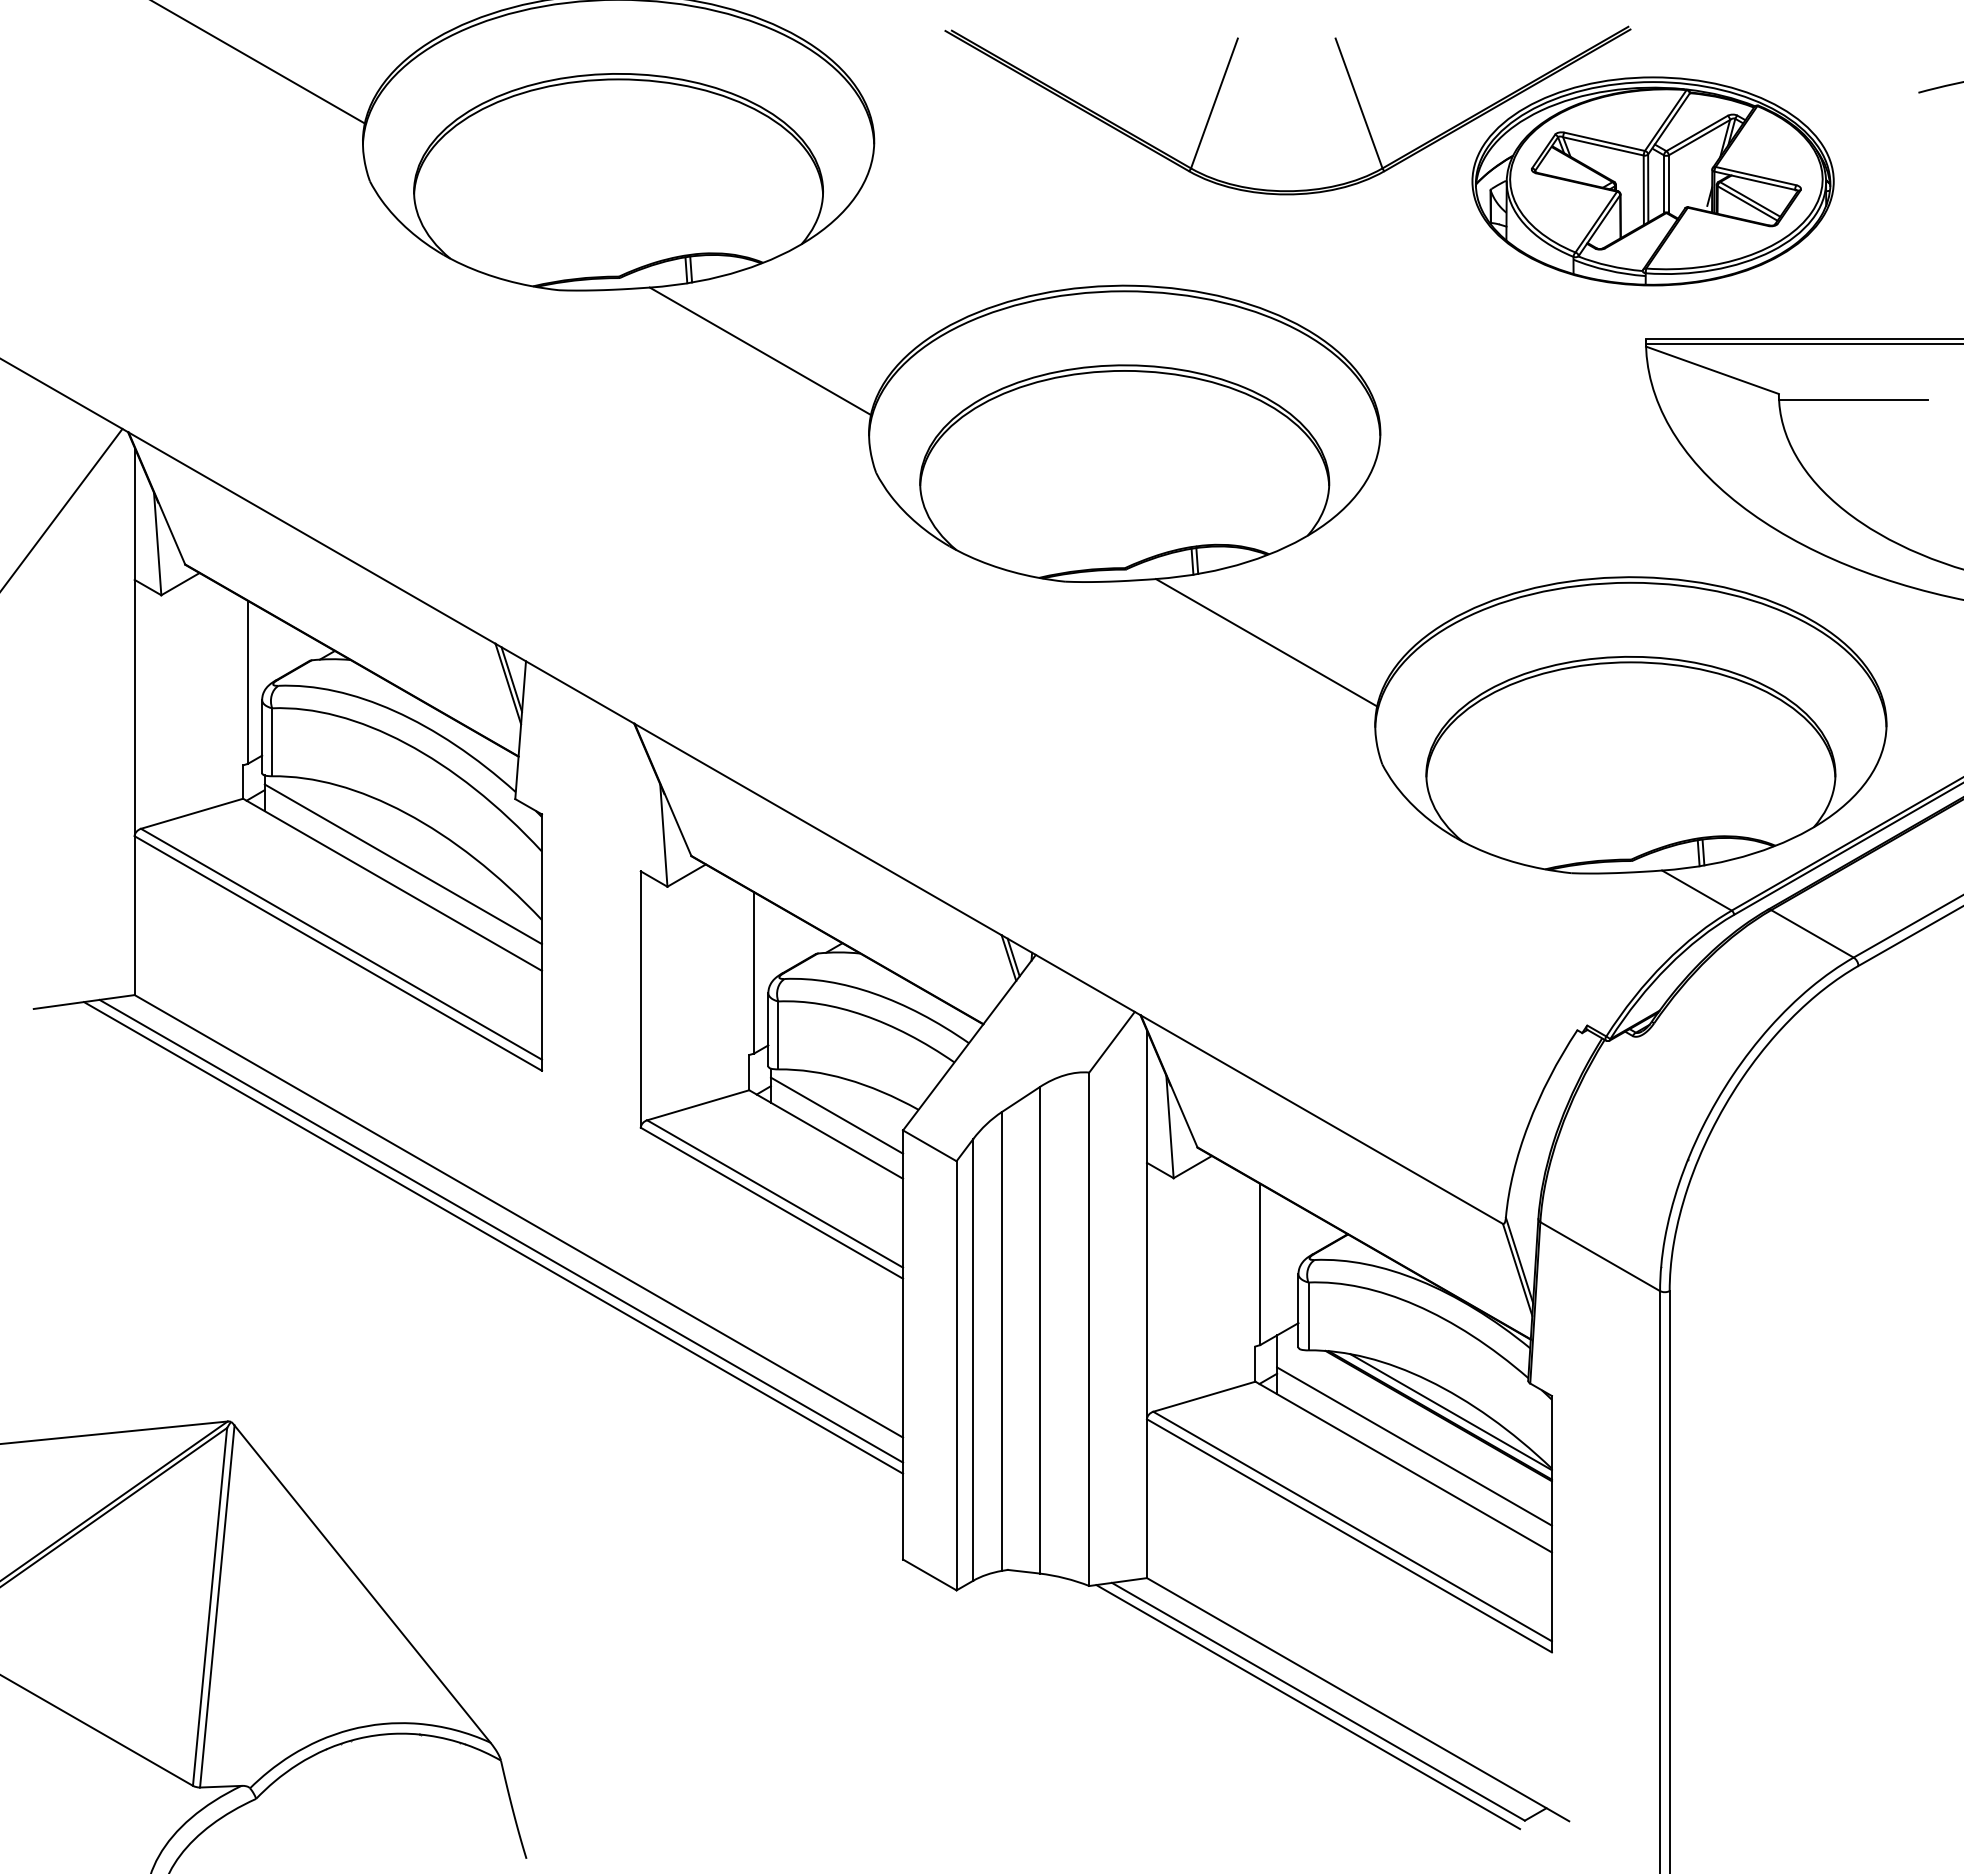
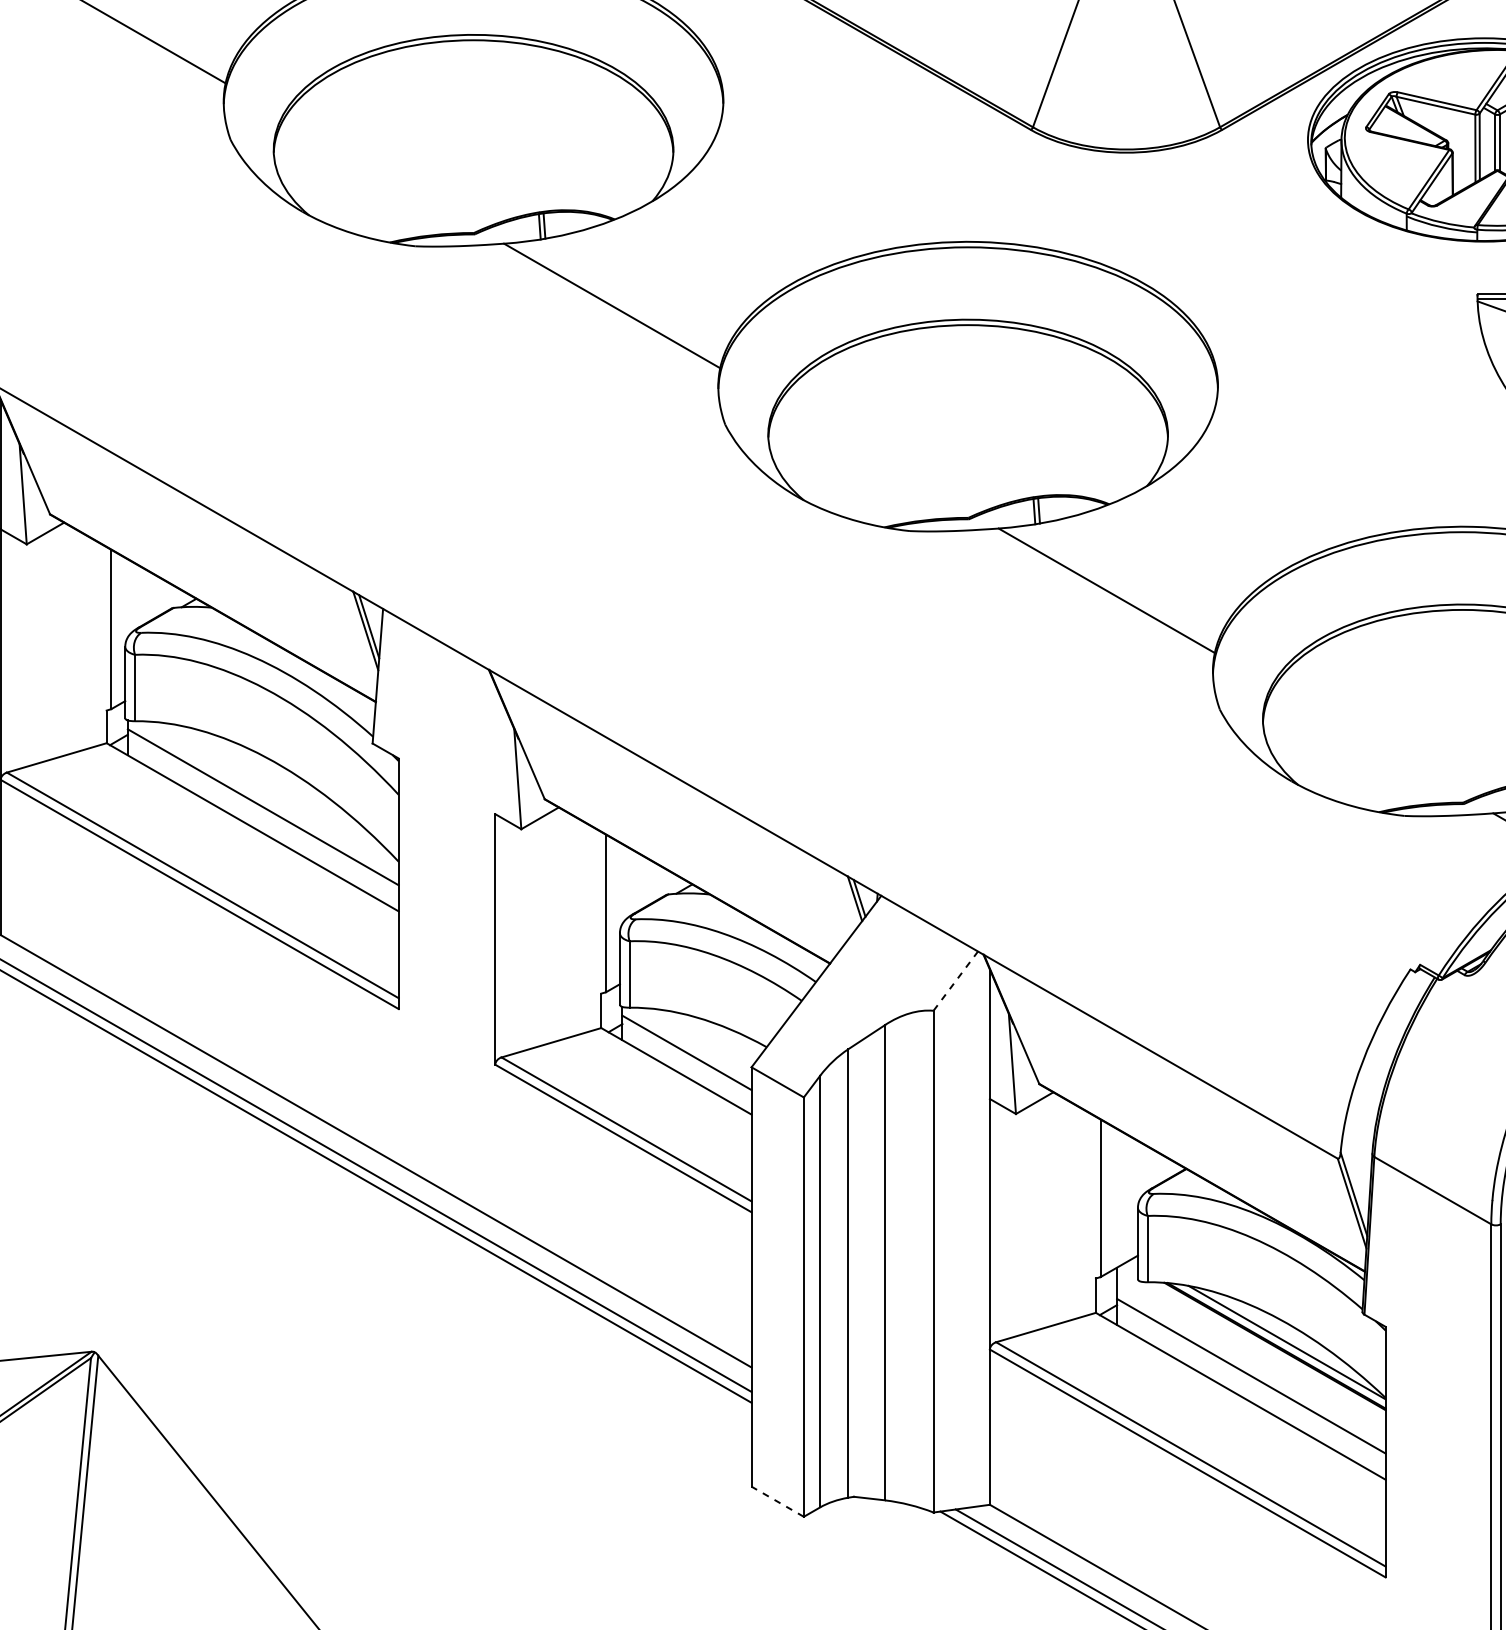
line: (1112, 1042) -> (956, 981), solid -> dashed
line: (929, 1574) -> (777, 1501), solid -> dashed

